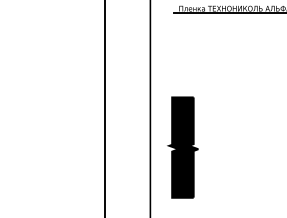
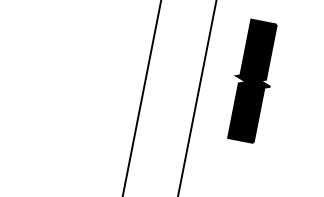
part: (182, 147) -> (252, 81), moved

